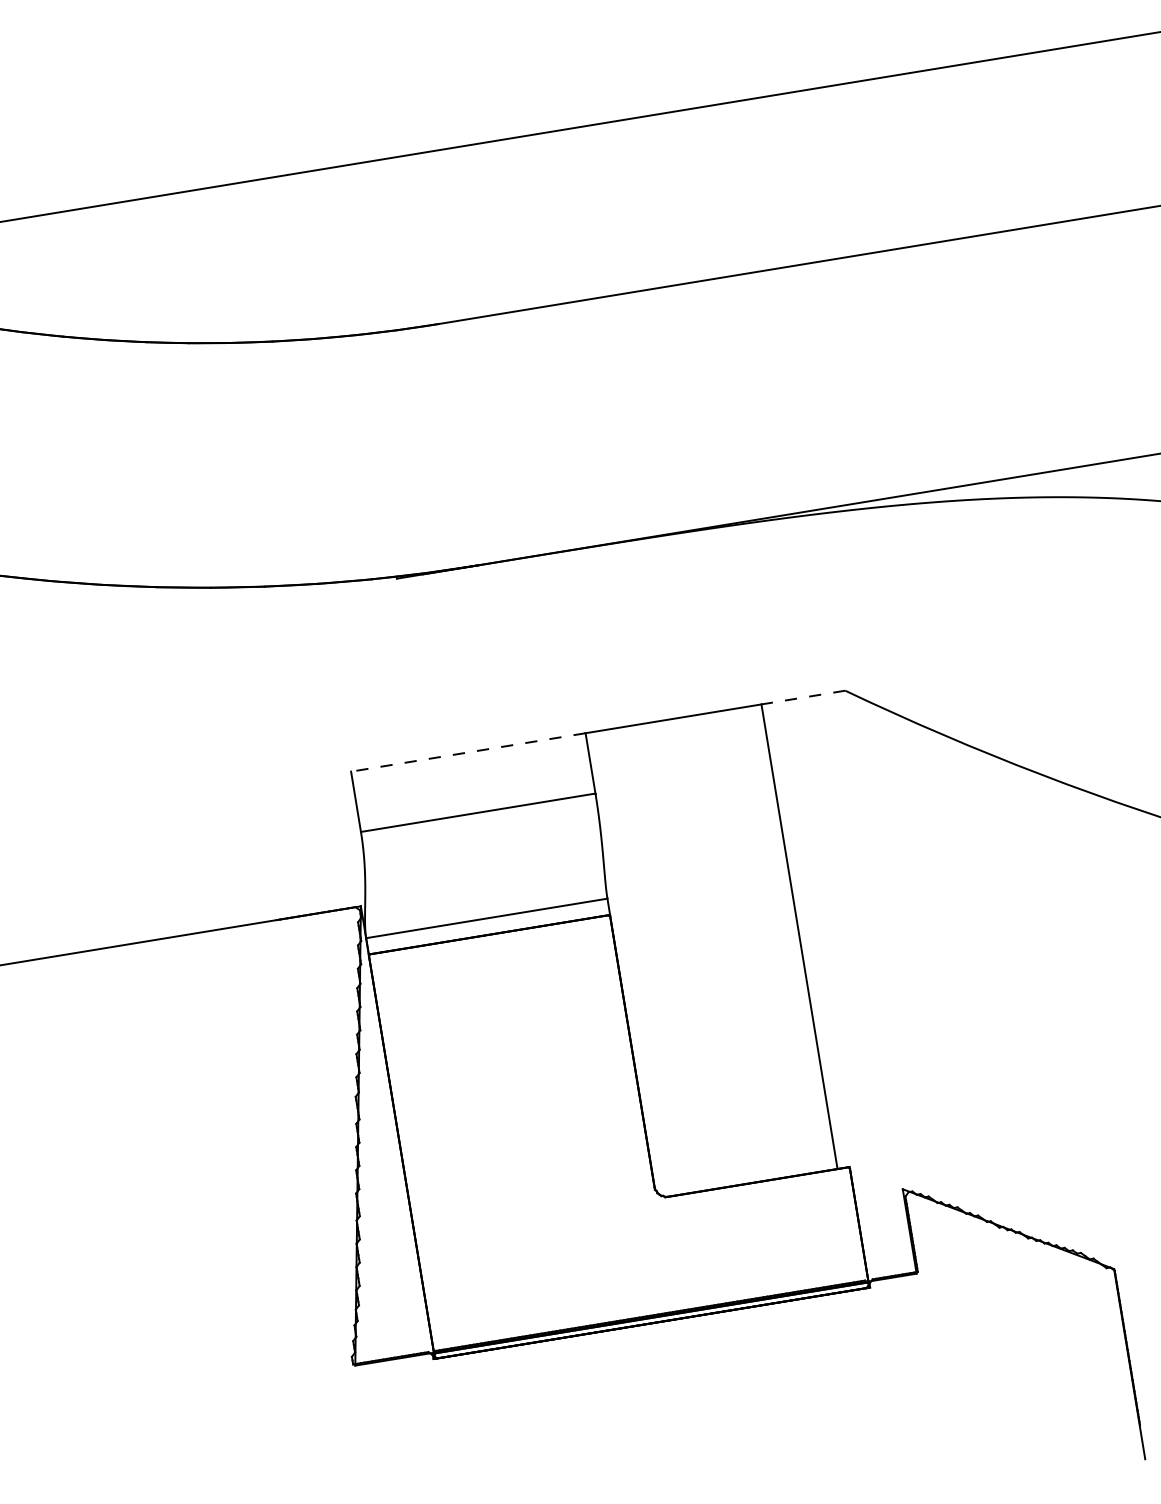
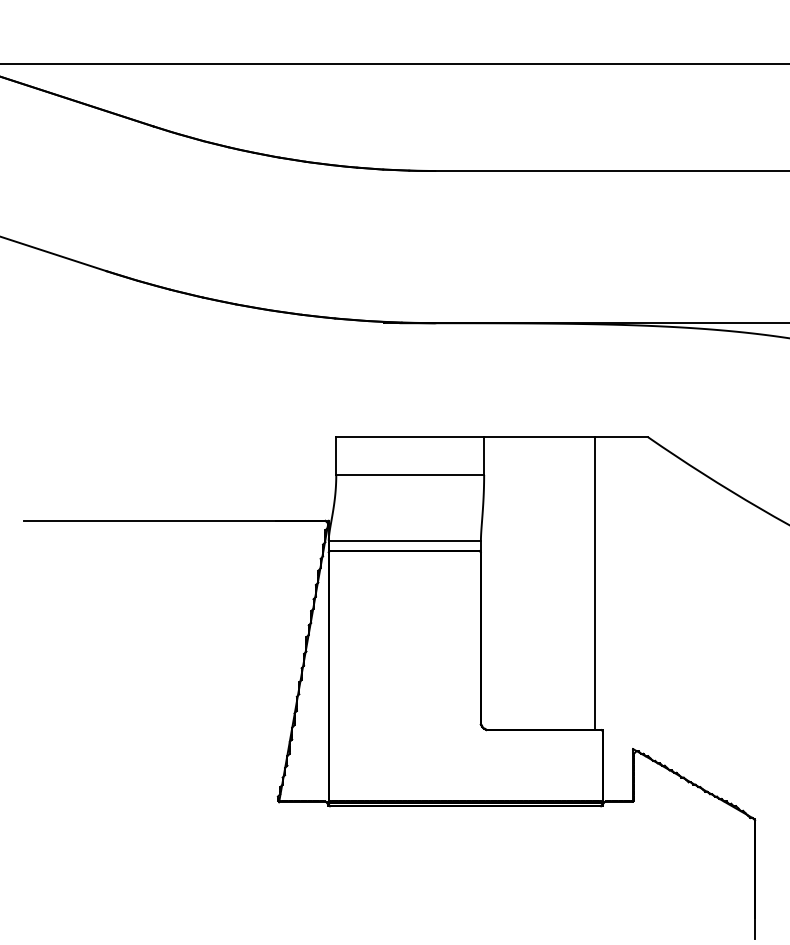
line: (801, 698) -> (620, 437), dashed -> solid
line: (468, 752) -> (410, 437), dashed -> solid

